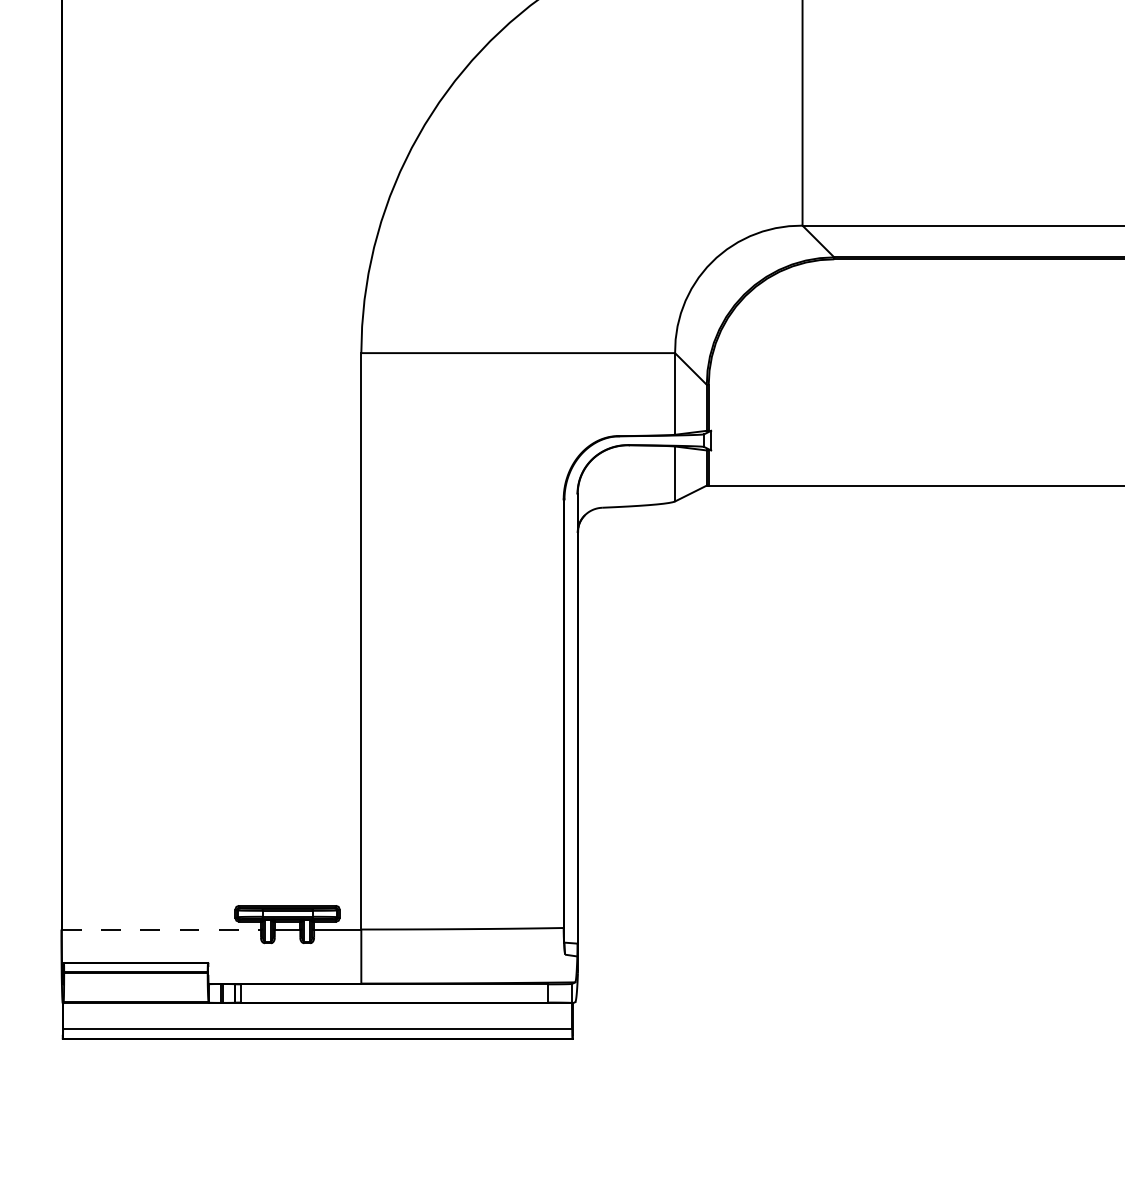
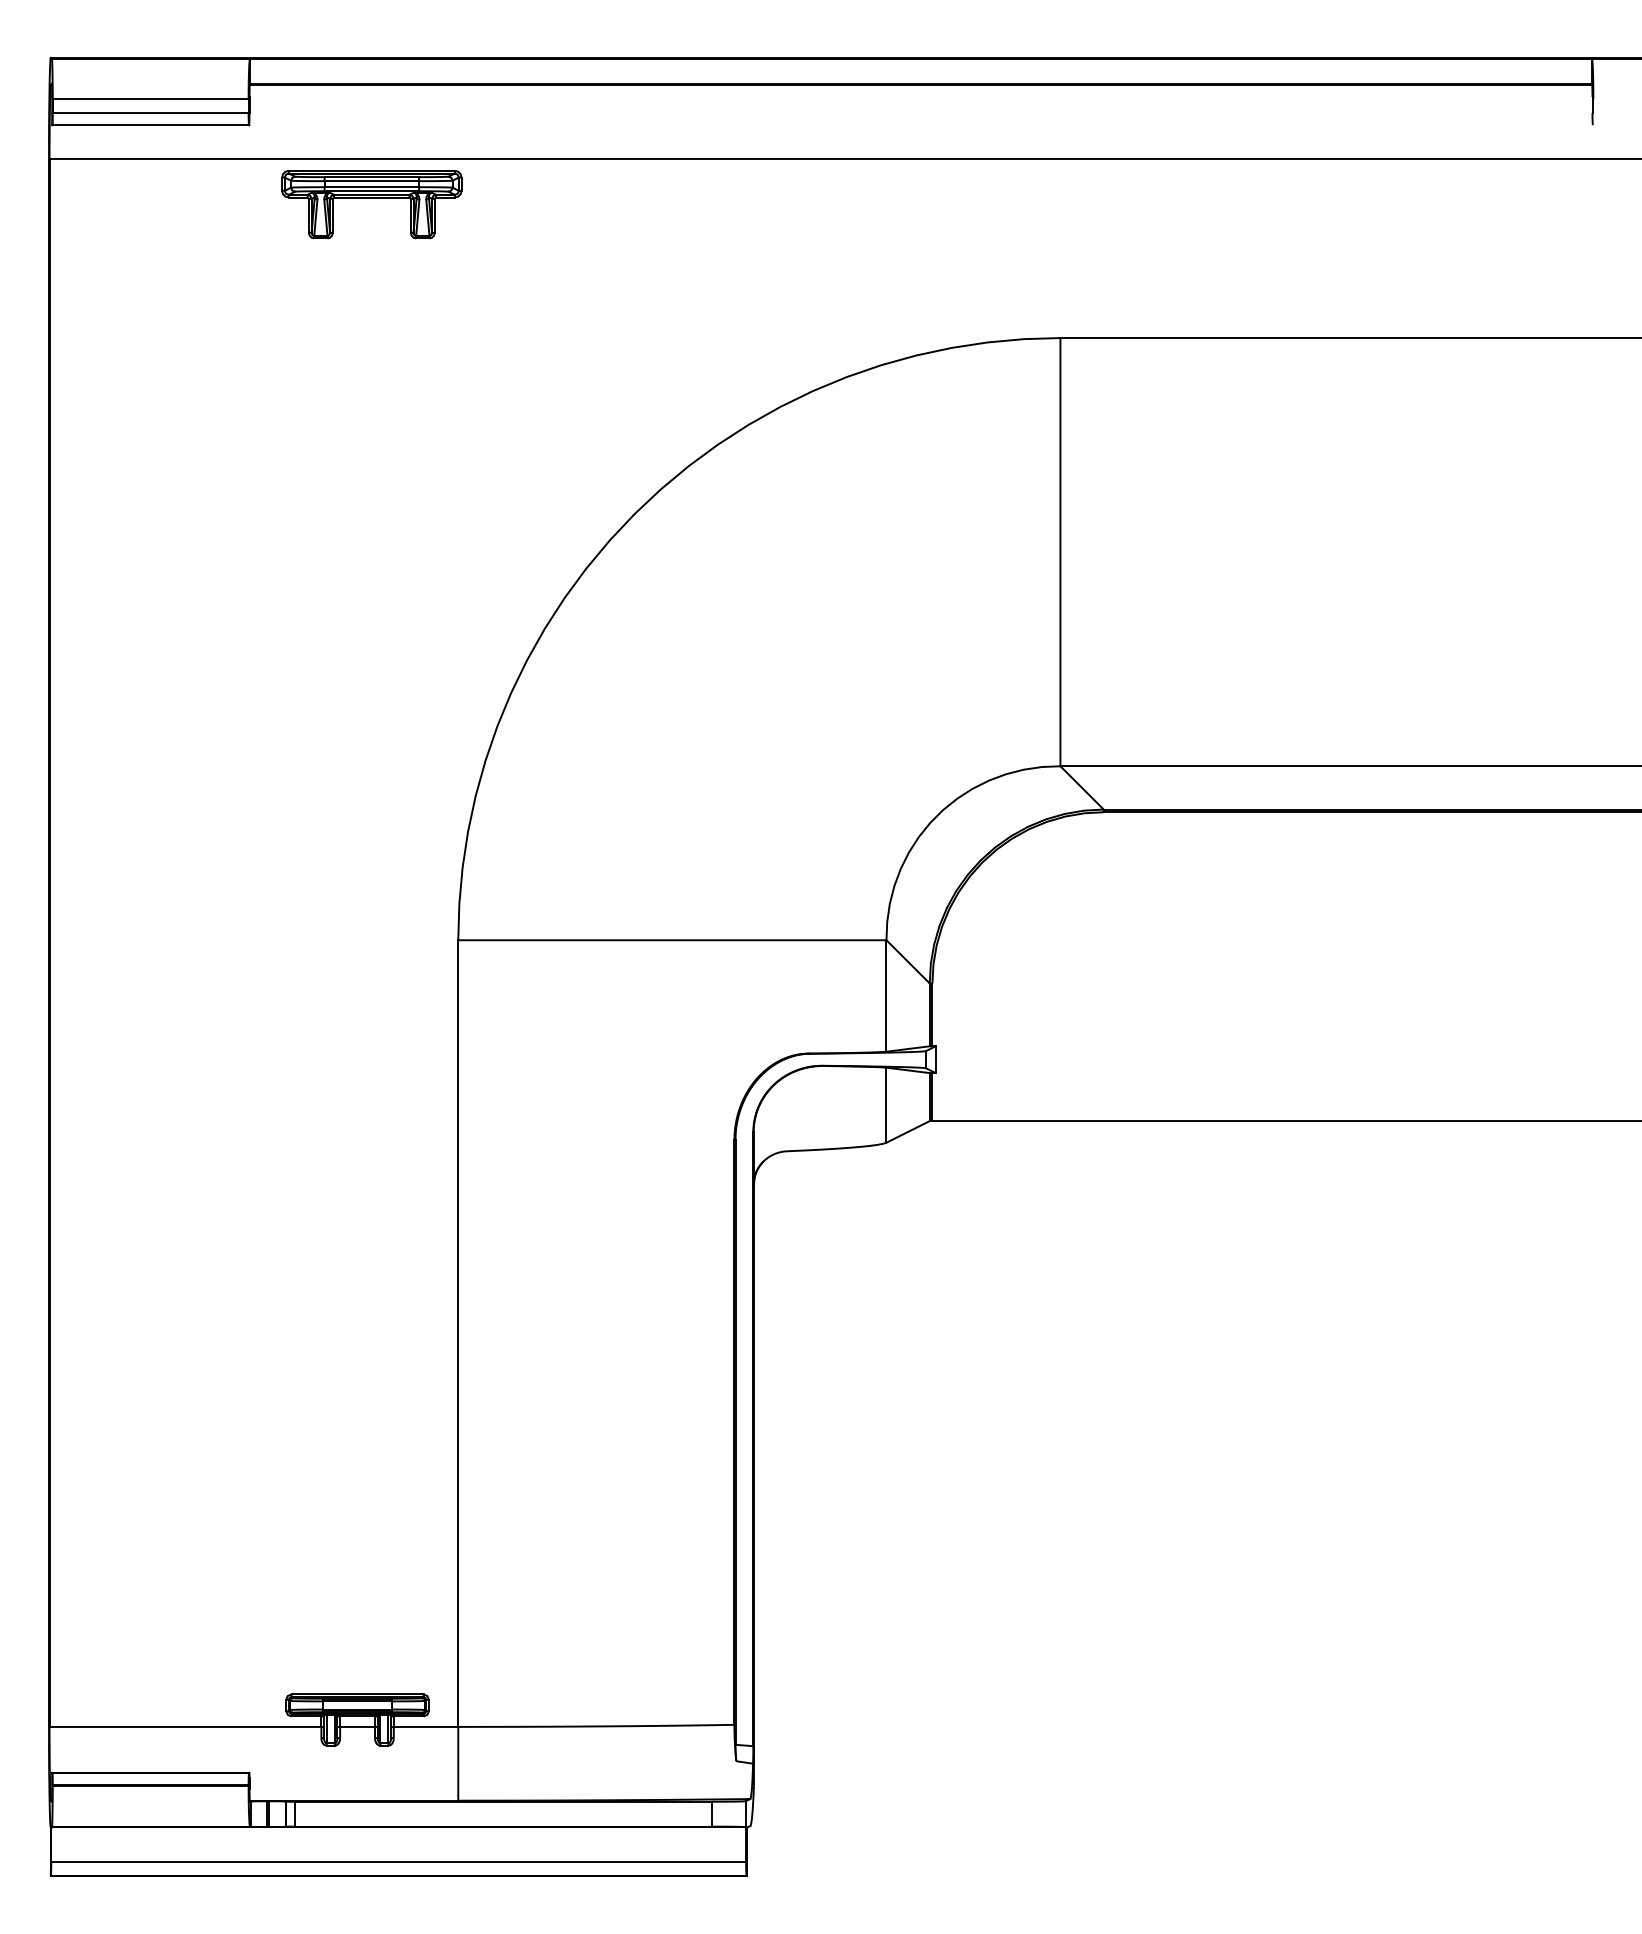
line: (161, 929) -> (185, 1726), dashed -> solid

